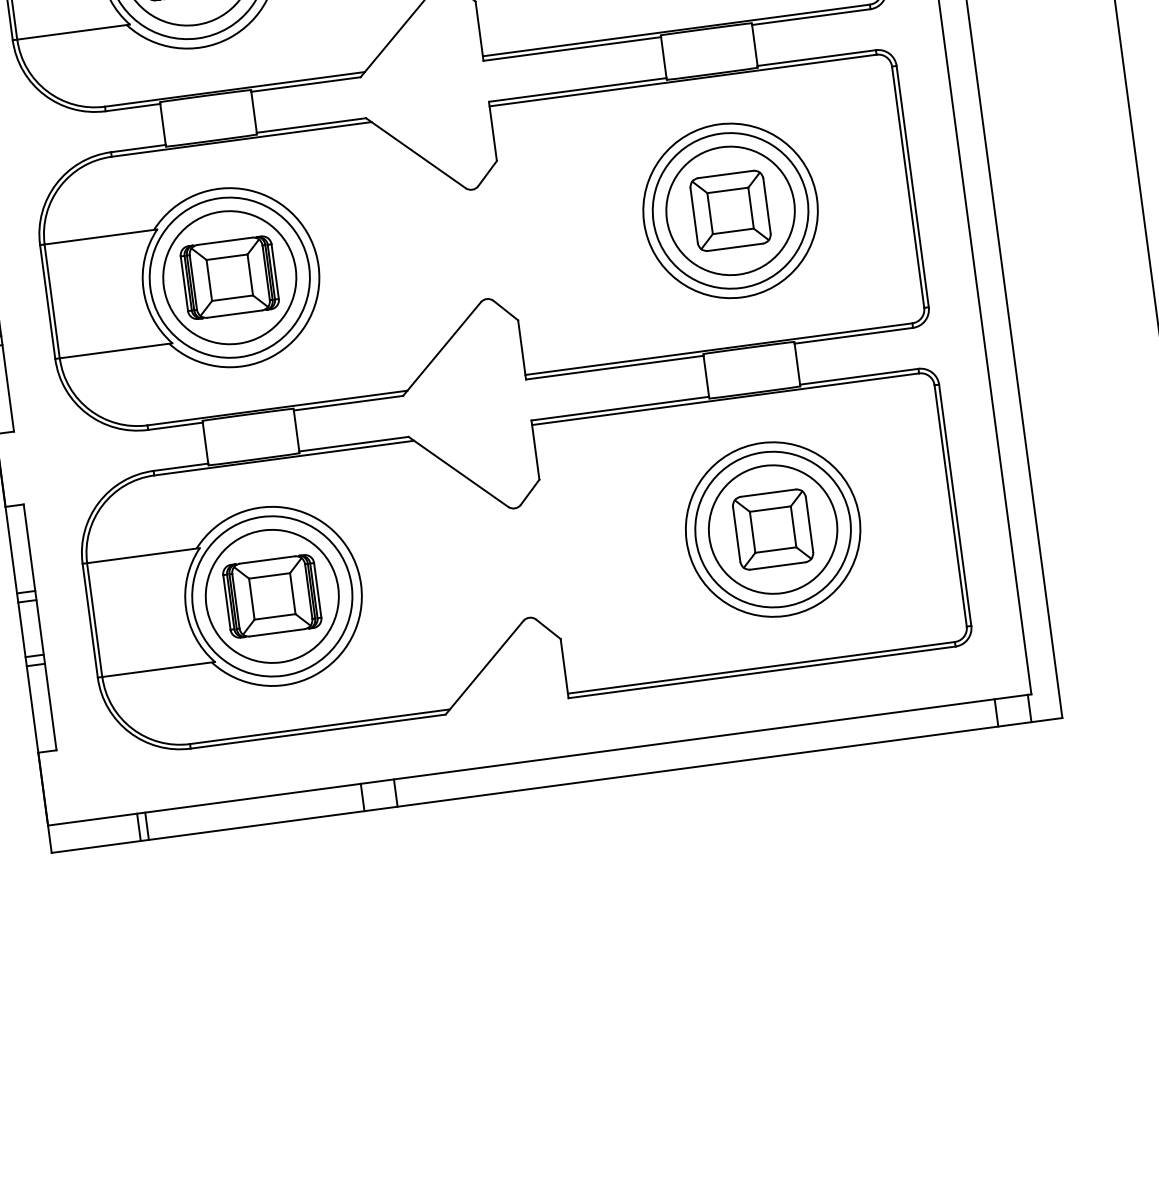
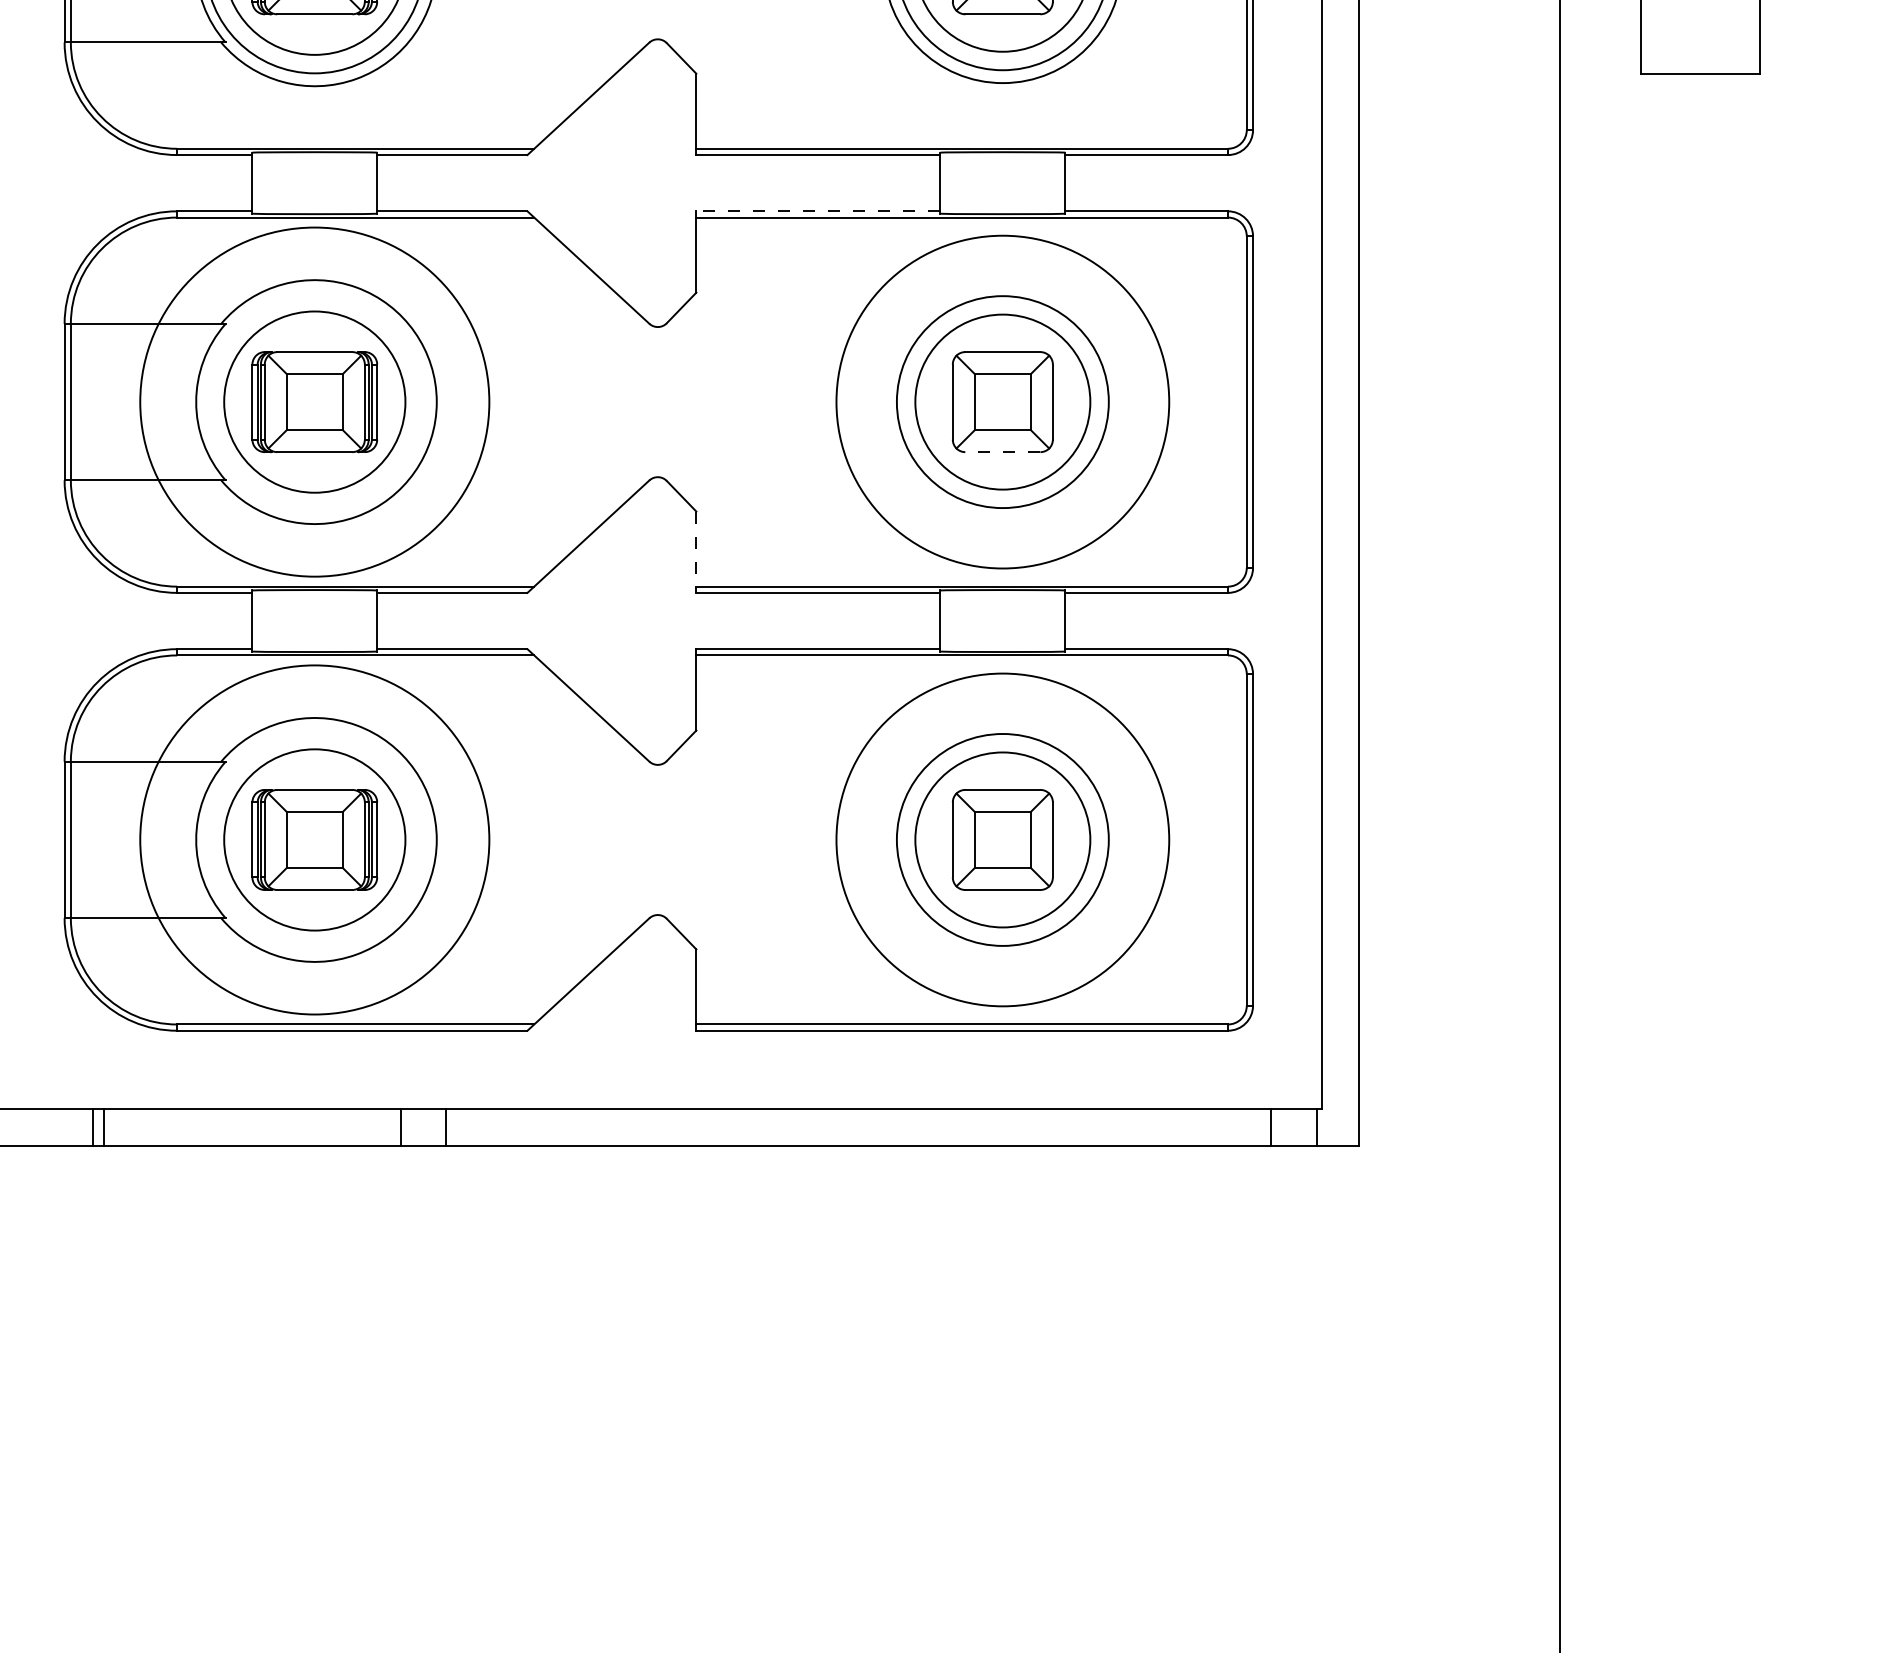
line: (577, 90) -> (818, 211), solid -> dashed
circle: (730, 210) -> (1002, 401), size x1.4
line: (735, 247) -> (1002, 452), solid -> dashed
circle: (229, 278) -> (314, 402), size x1.6
line: (522, 350) -> (696, 552), solid -> dashed
circle: (772, 529) -> (1002, 839), size x1.4
circle: (272, 596) -> (314, 839), size x1.6

